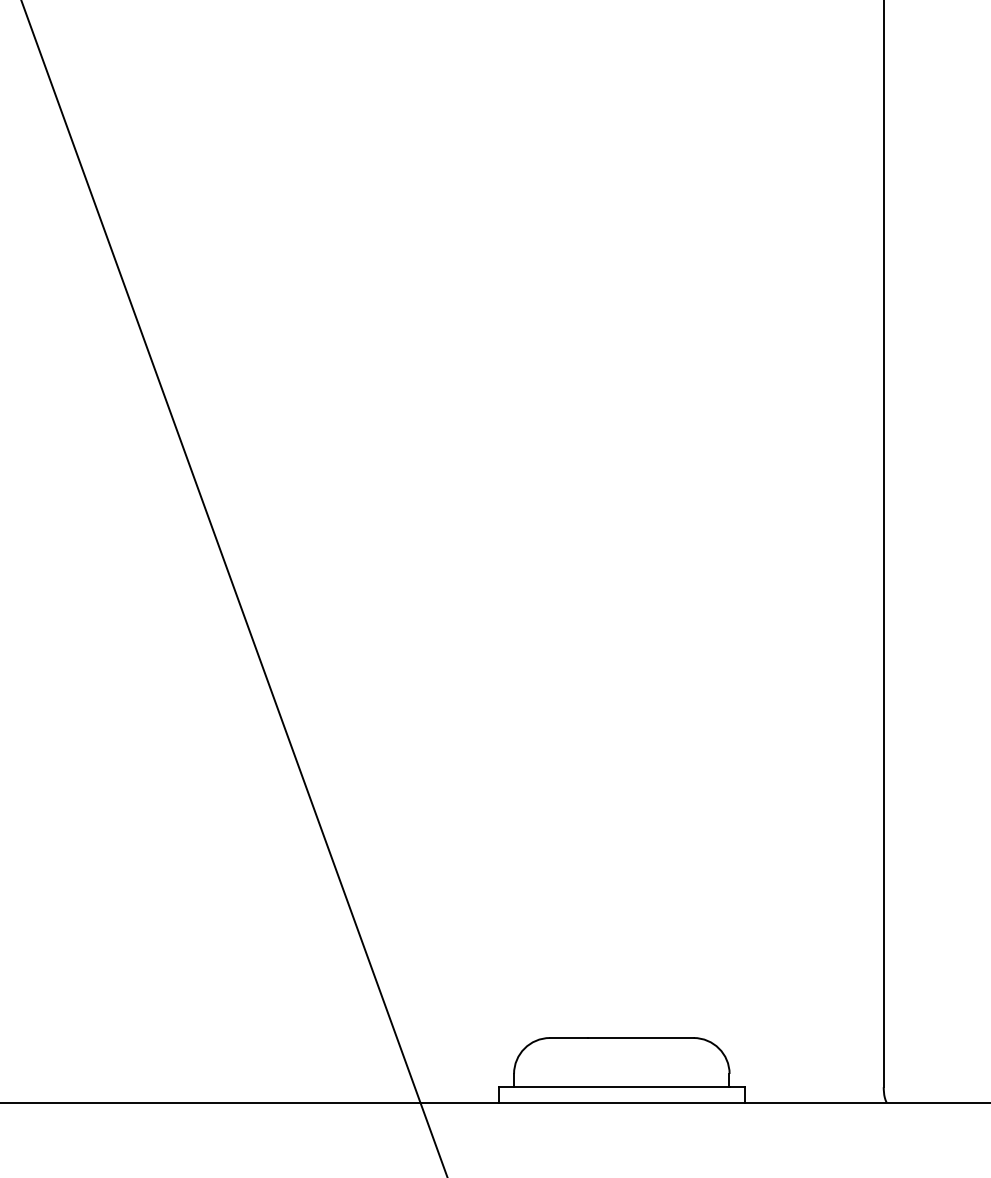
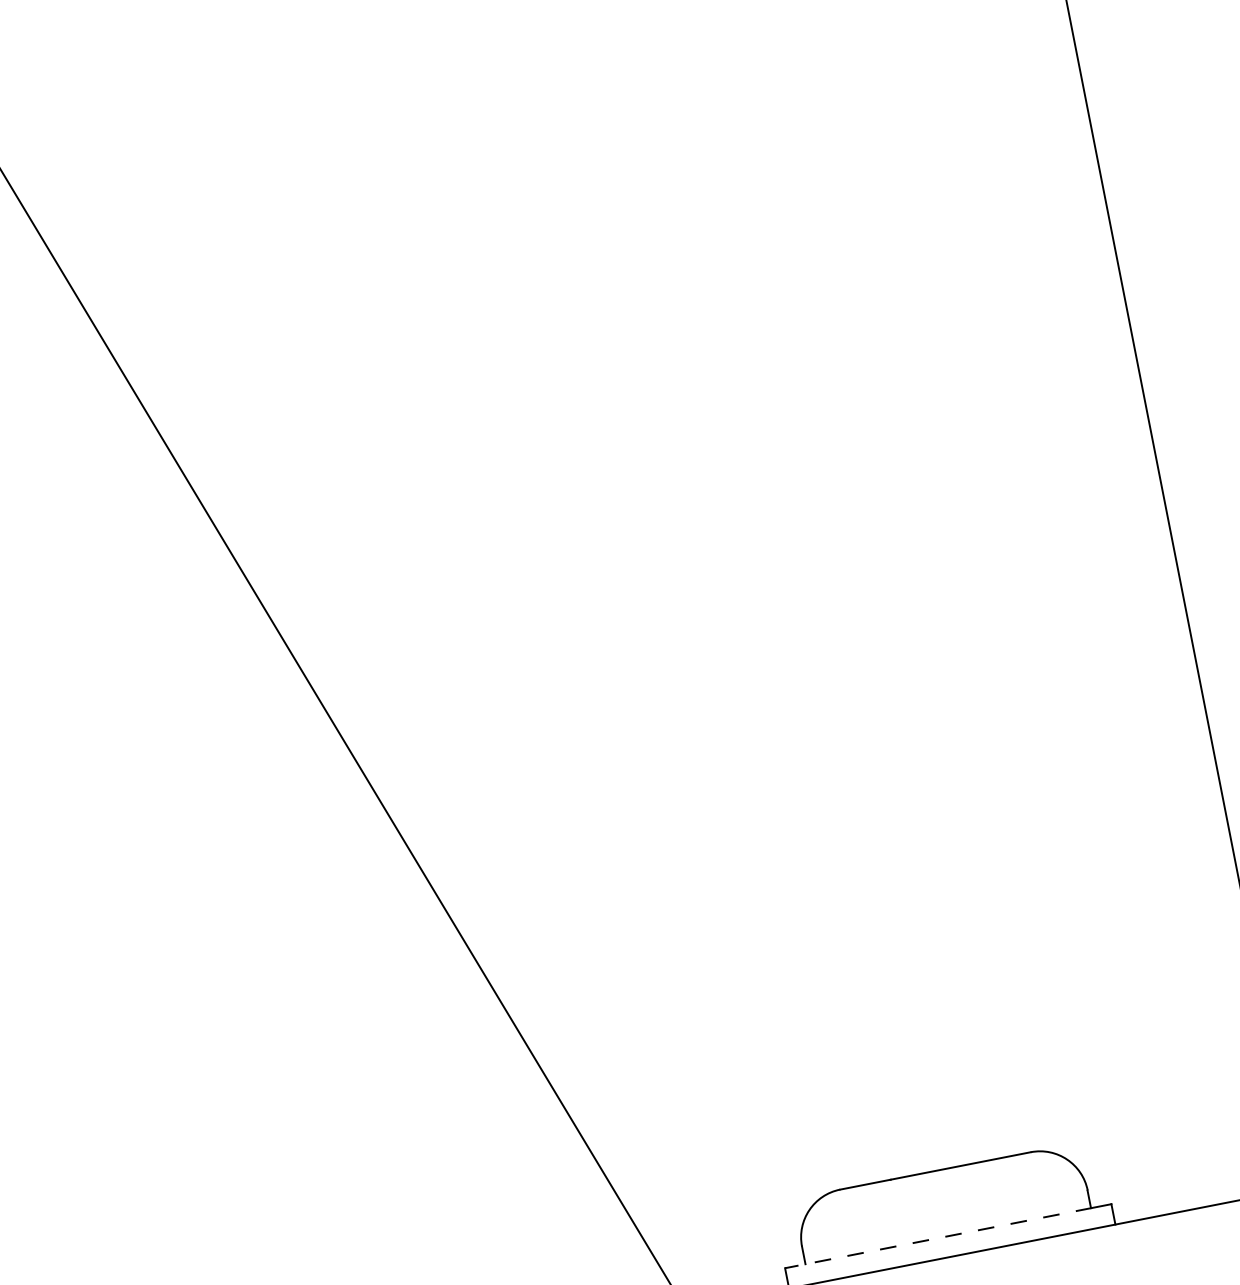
line: (614, 1087) -> (938, 1238), solid -> dashed

